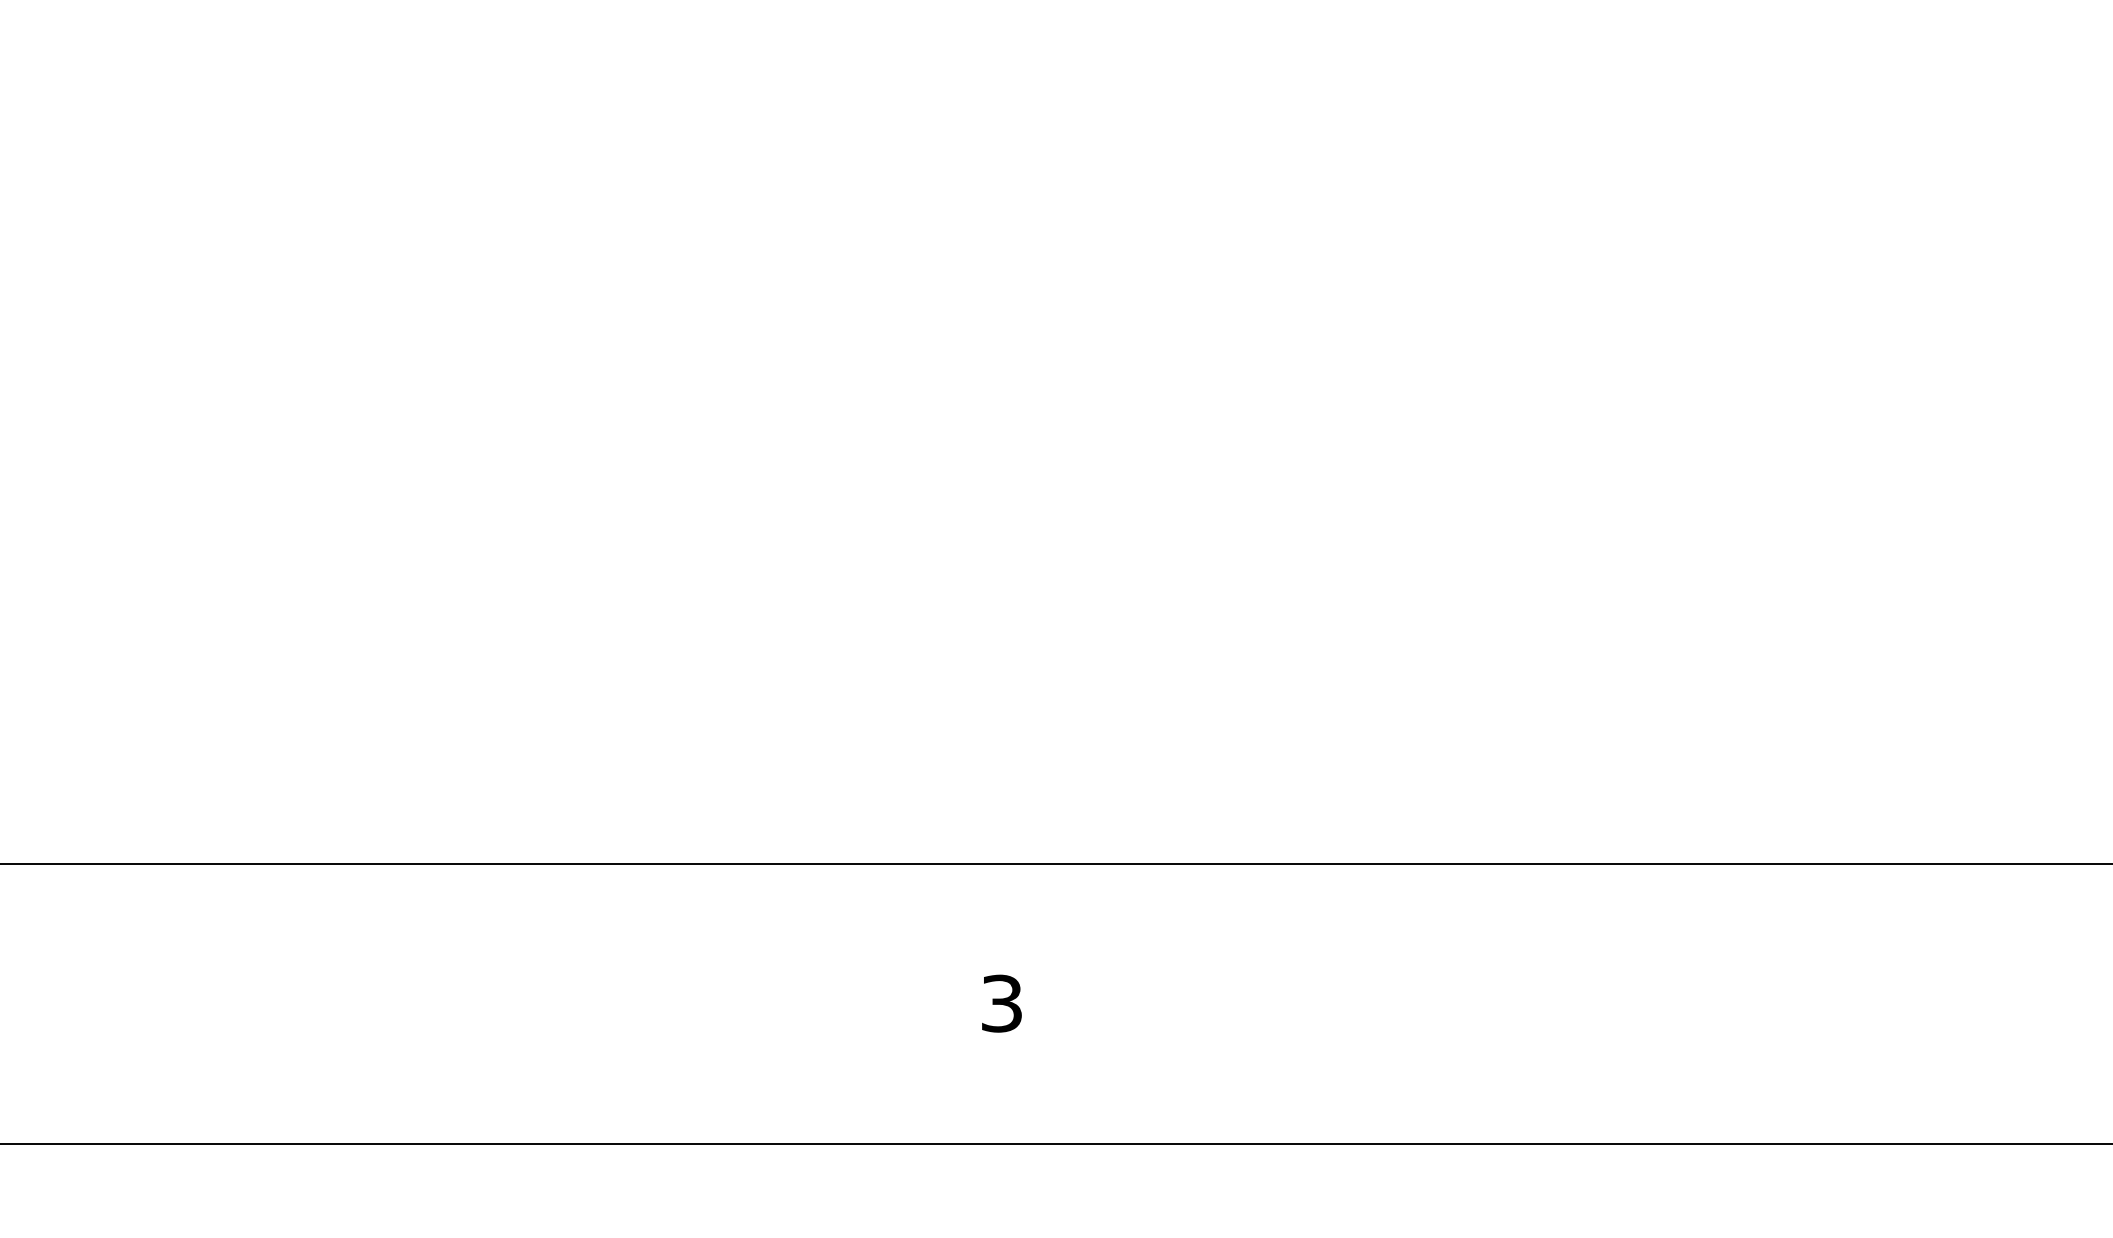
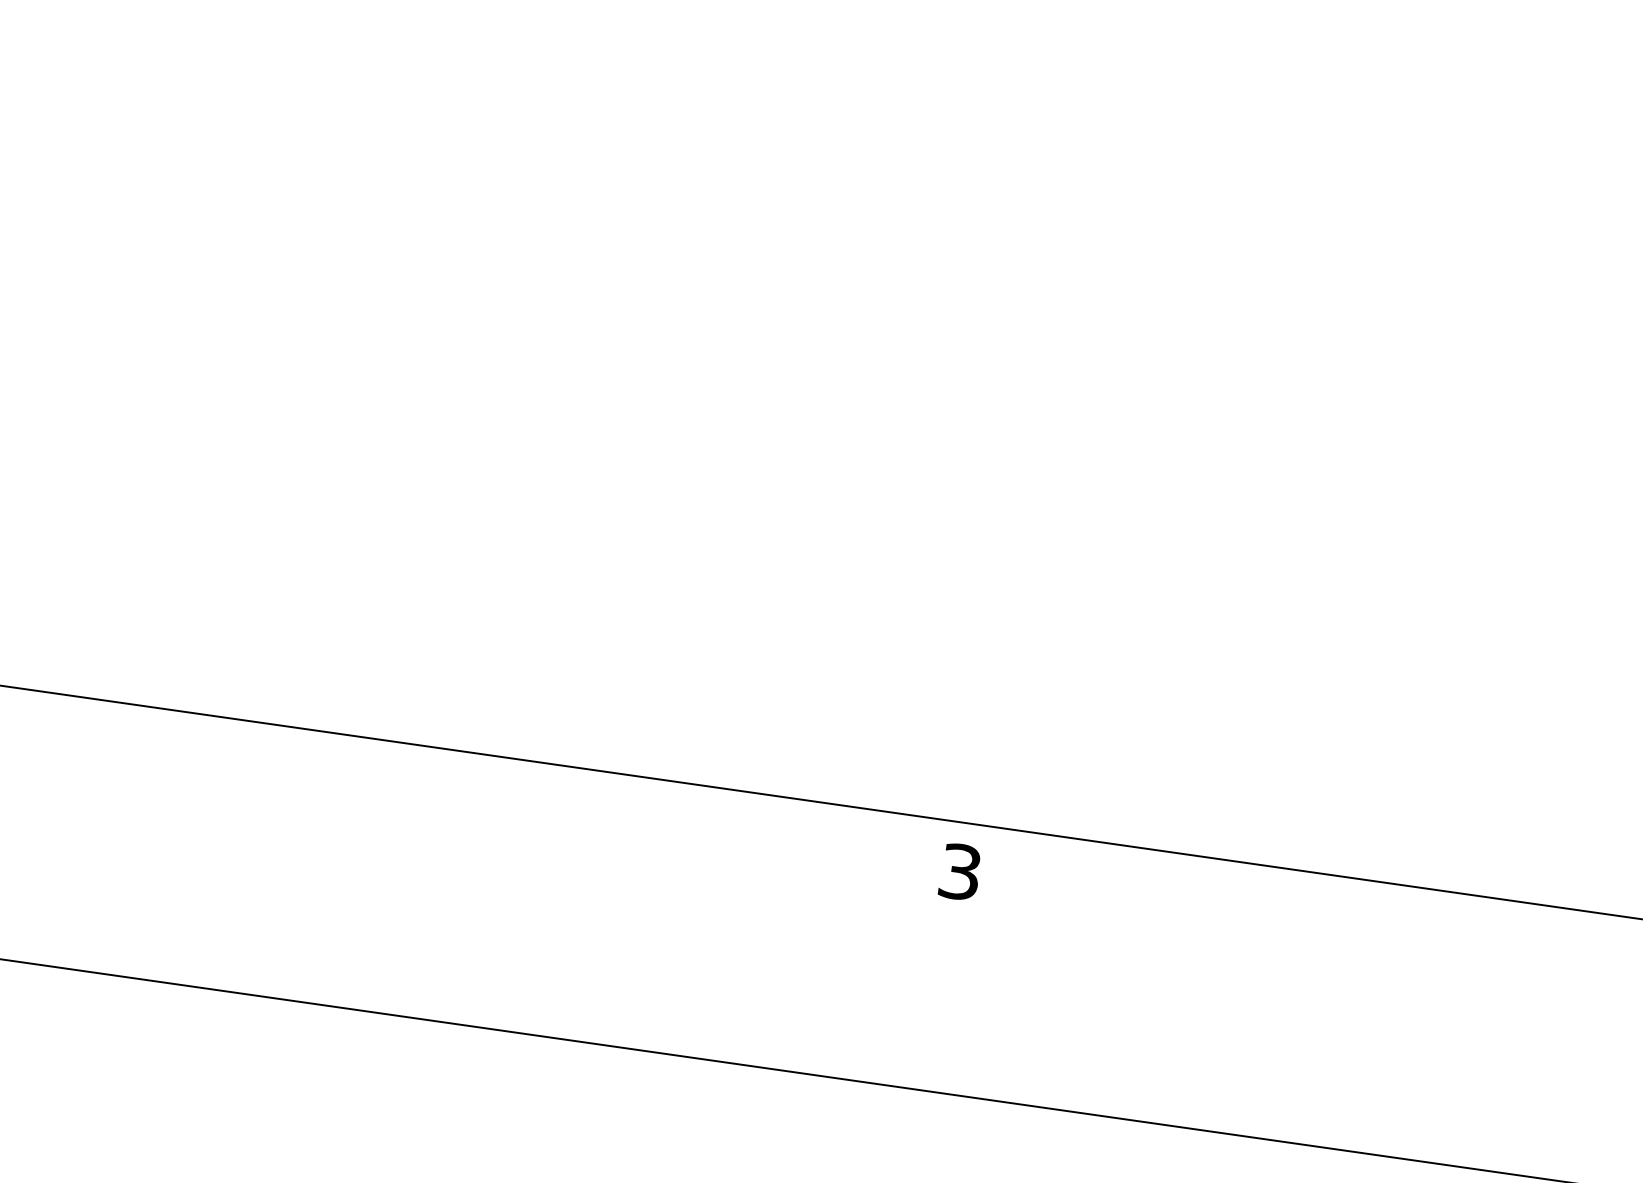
text: (1001, 1003) -> (959, 871), moved

